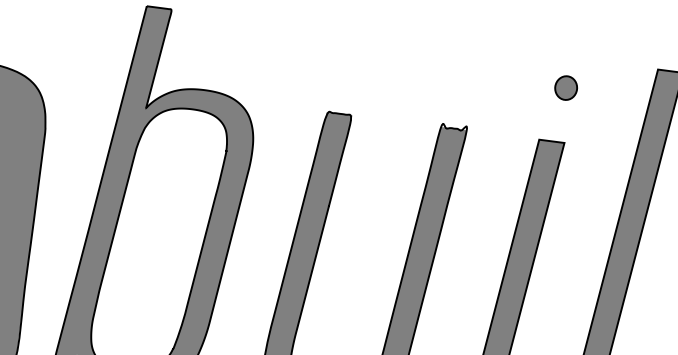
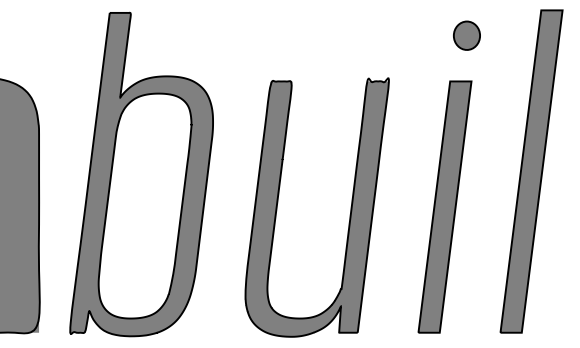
part: (565, 87) -> (466, 35), size x1.43

